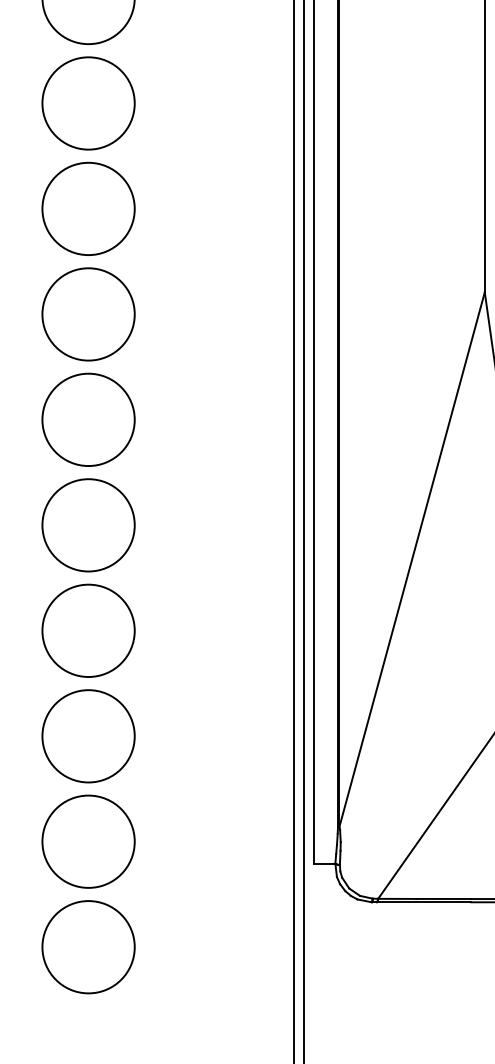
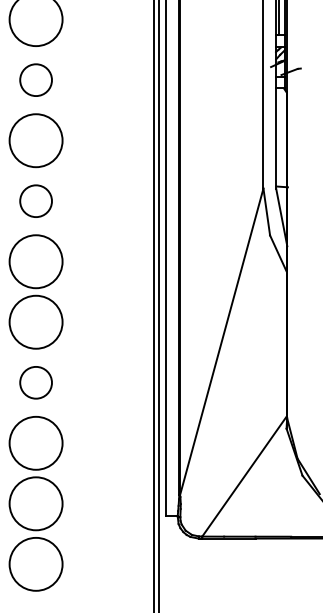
circle: (87, 102) -> (35, 79), size x0.6
circle: (87, 313) -> (35, 200), size x0.6
circle: (87, 630) -> (35, 382), size x0.6

